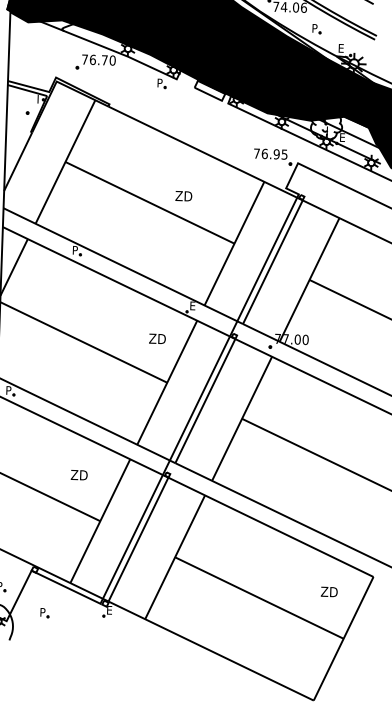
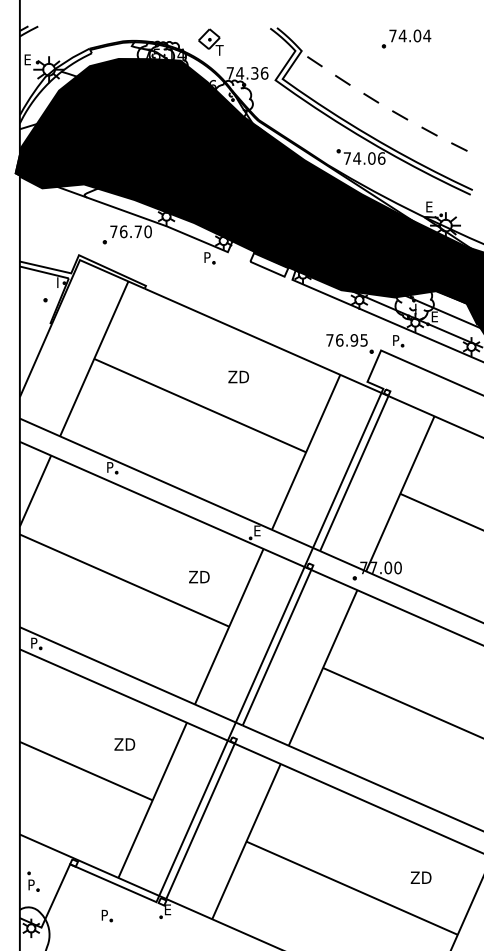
part: (316, 29) -> (398, 341), moved
text: (183, 195) -> (238, 376), moved
text: (157, 339) -> (199, 577), moved
text: (328, 591) -> (420, 877), moved
part: (44, 612) -> (106, 915), moved

